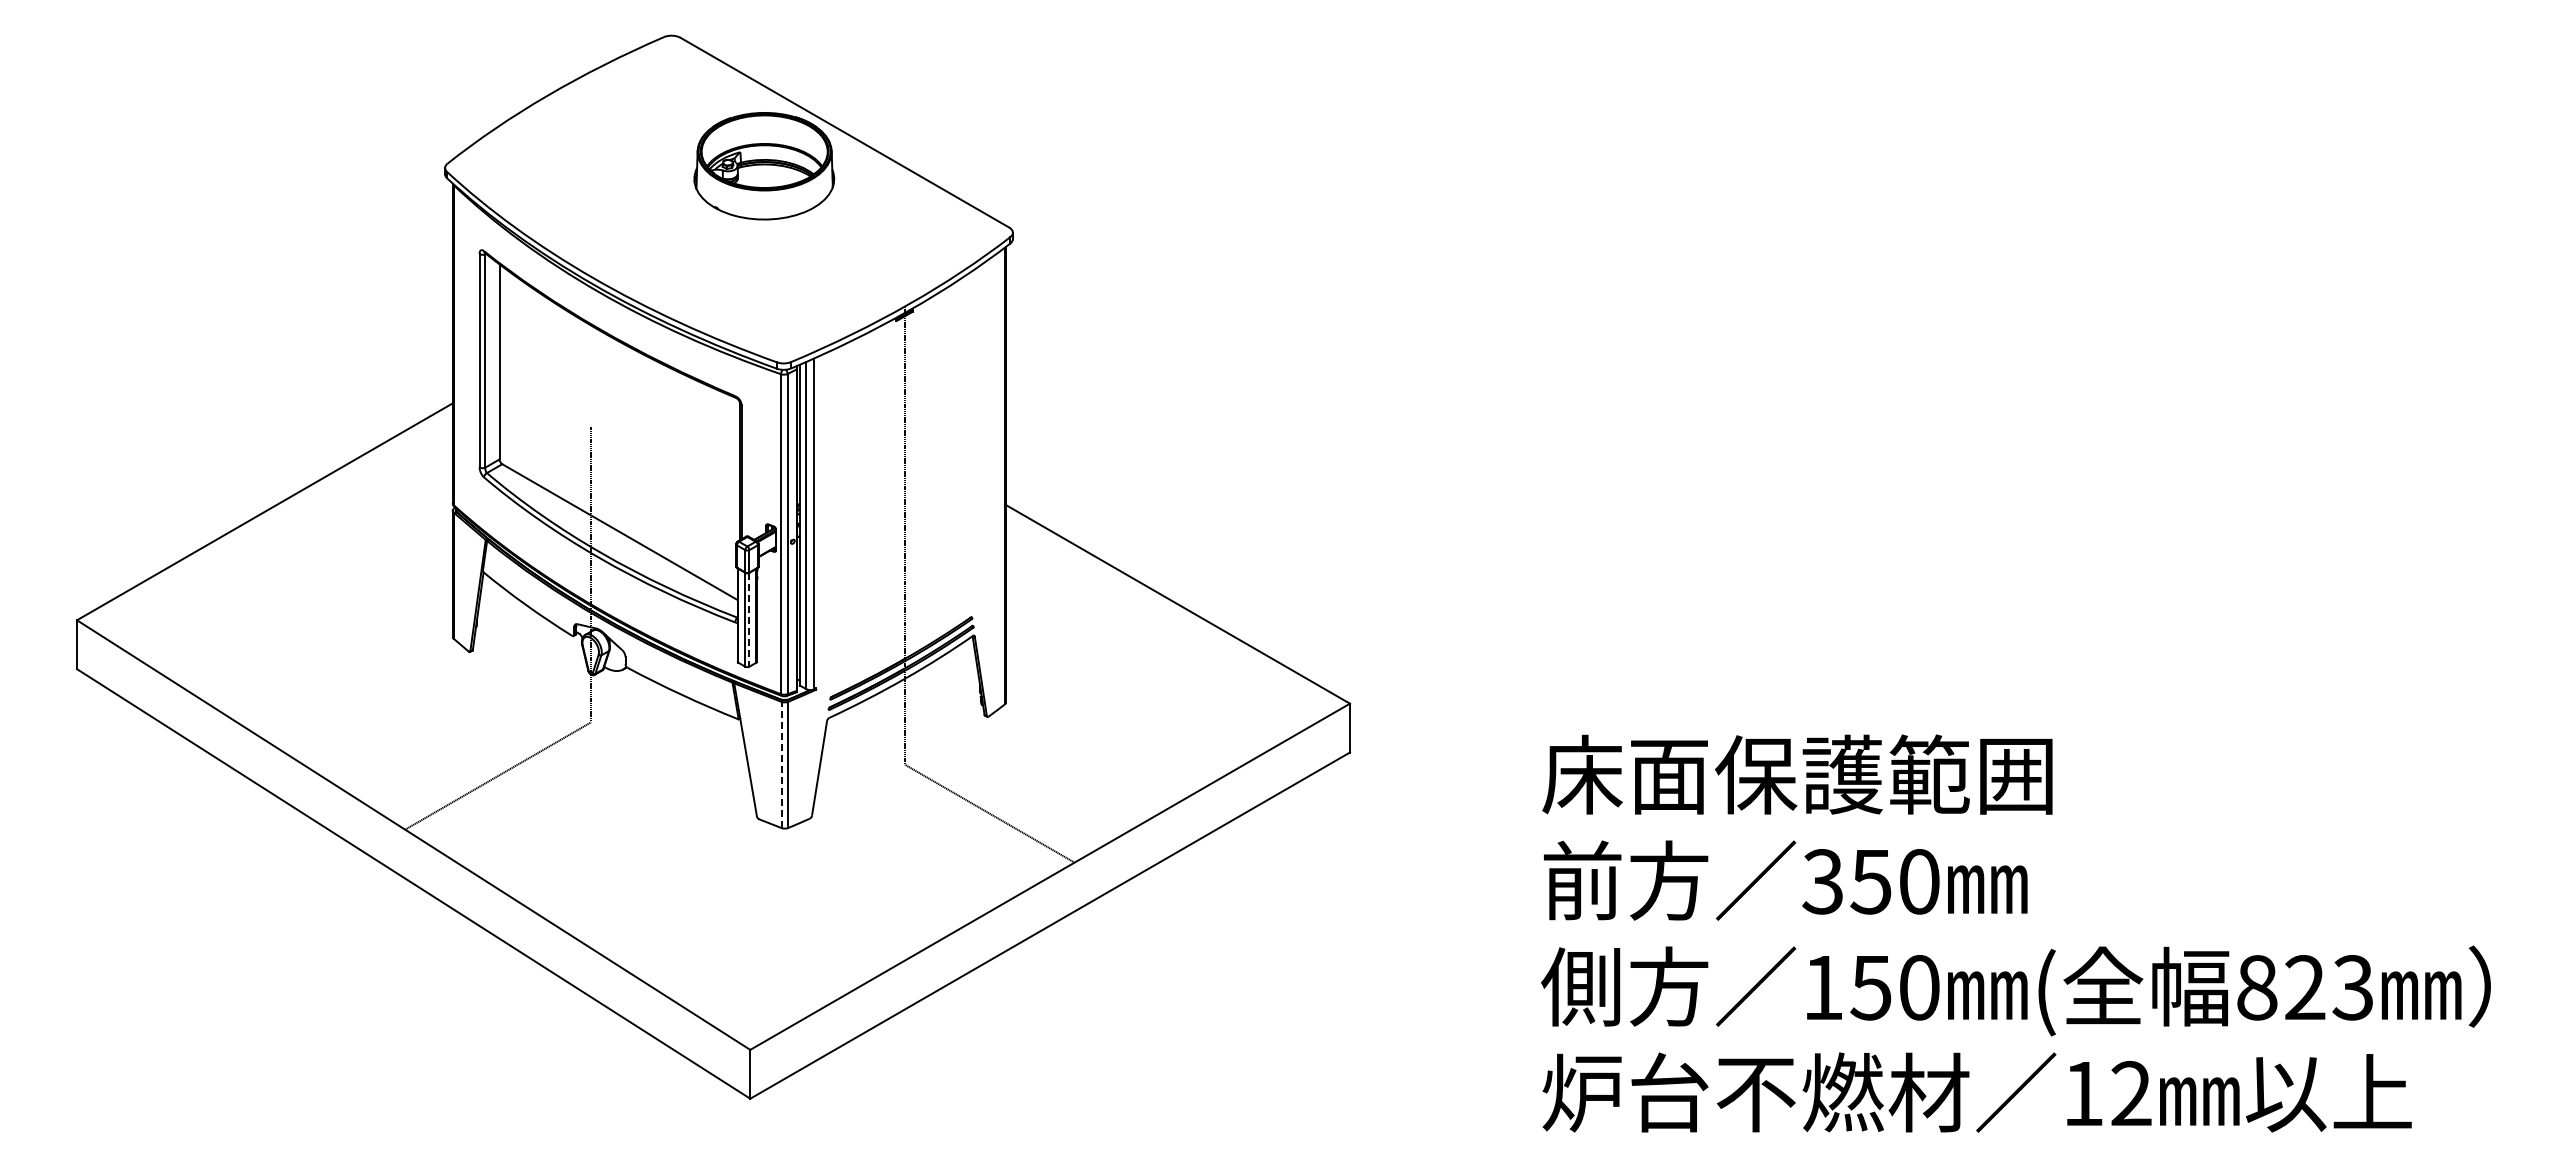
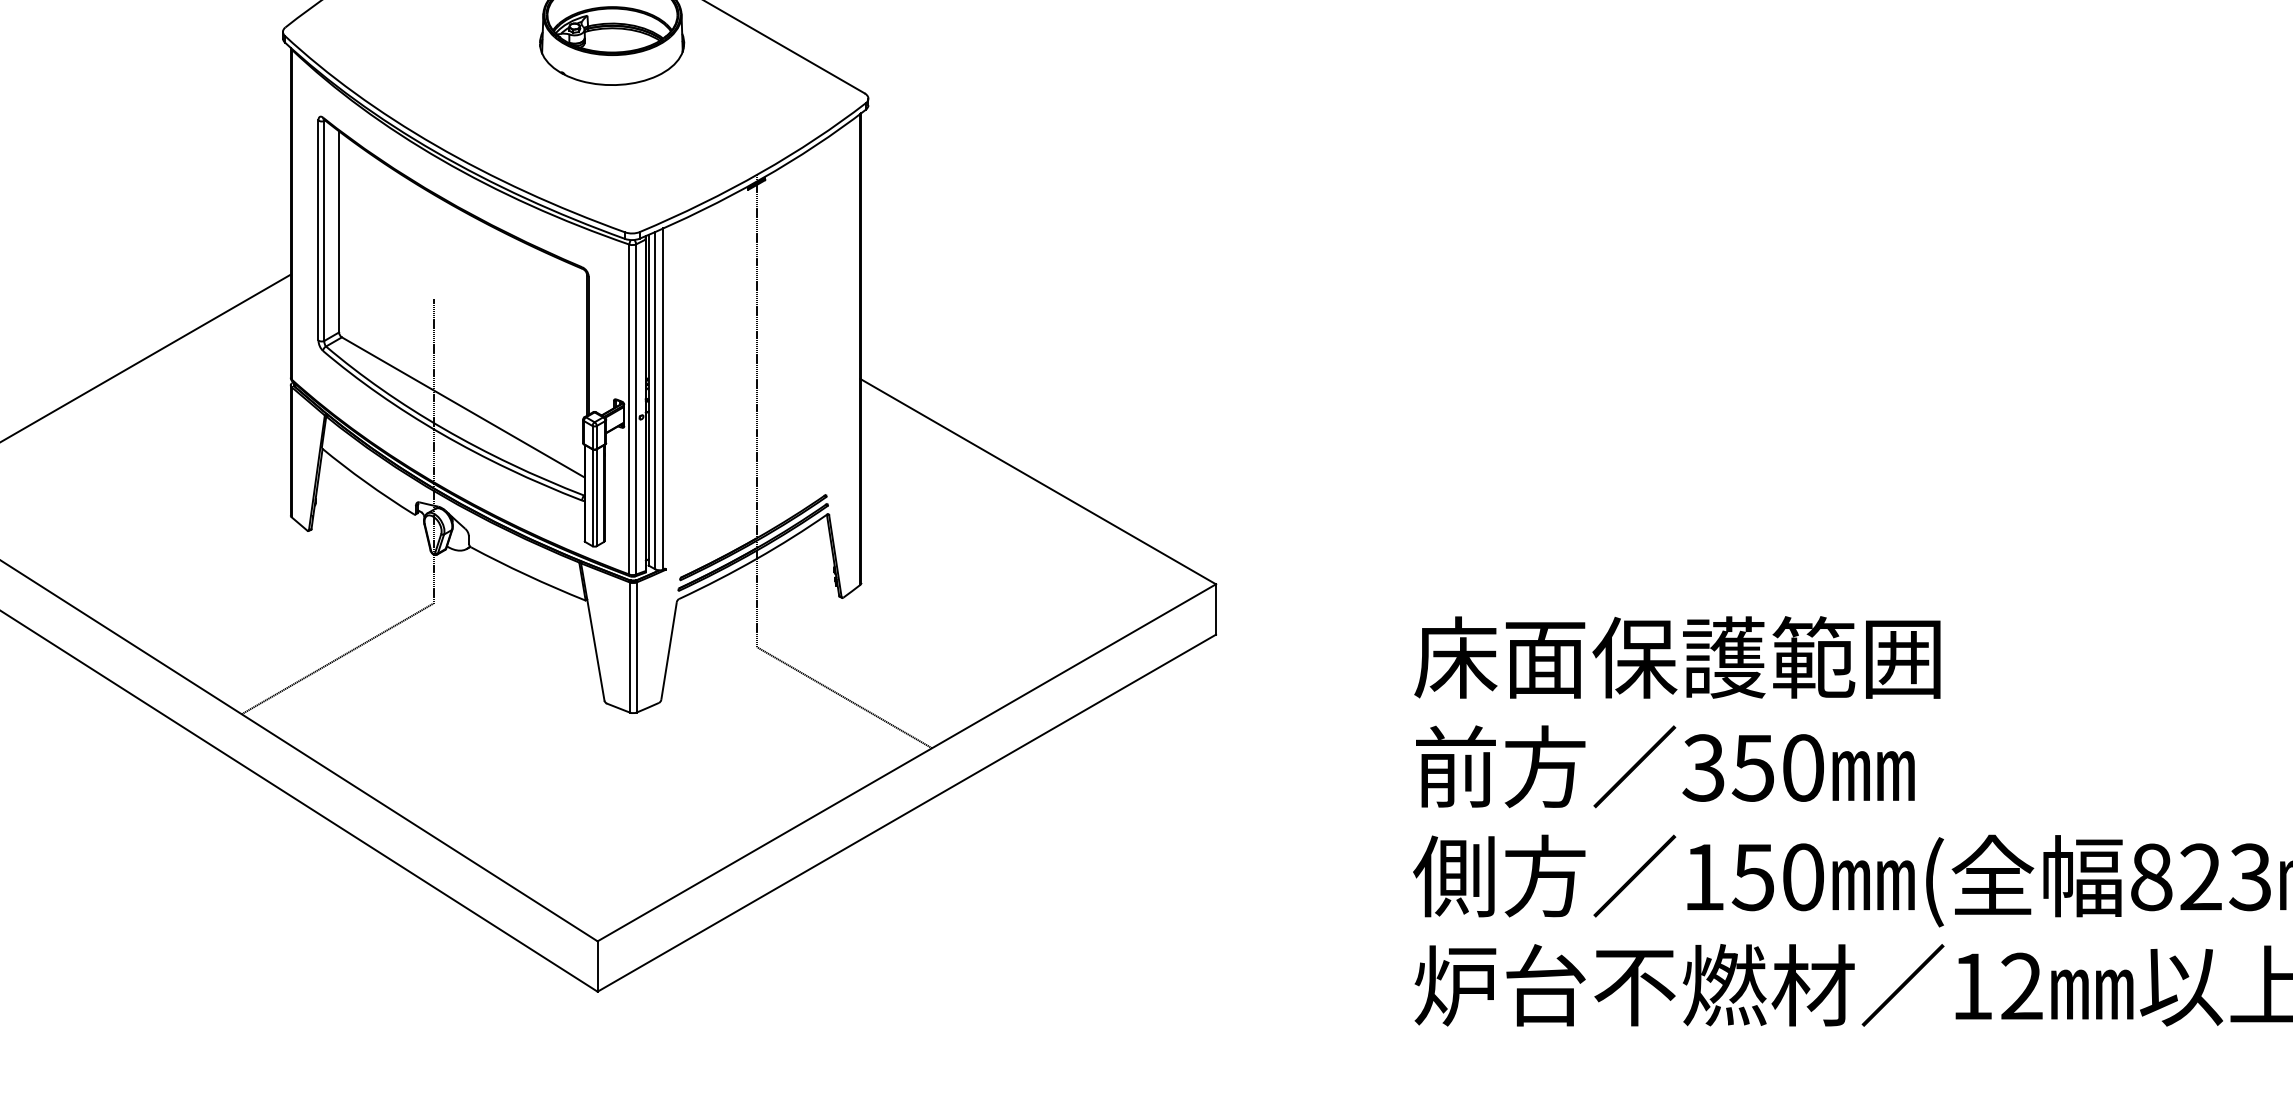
line: (749, 619) -> (596, 497), dashed -> solid
line: (781, 764) -> (629, 647), dashed -> solid

